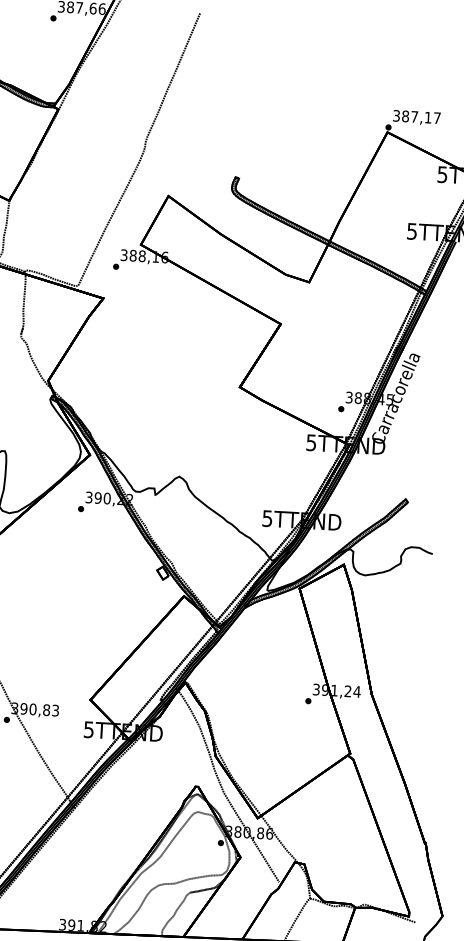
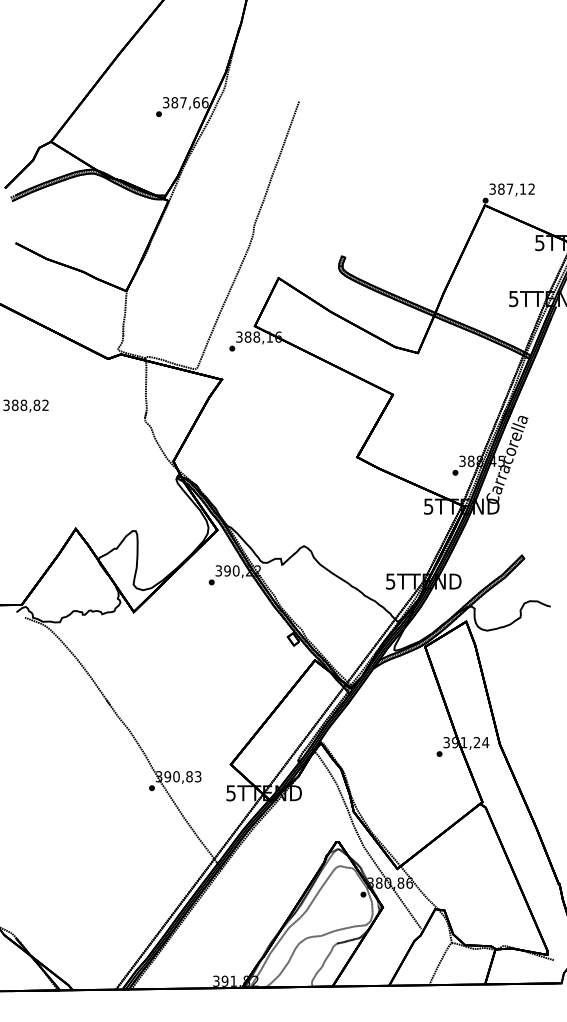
text: (437, 117) -> (531, 188), 387,17 -> 387,12

